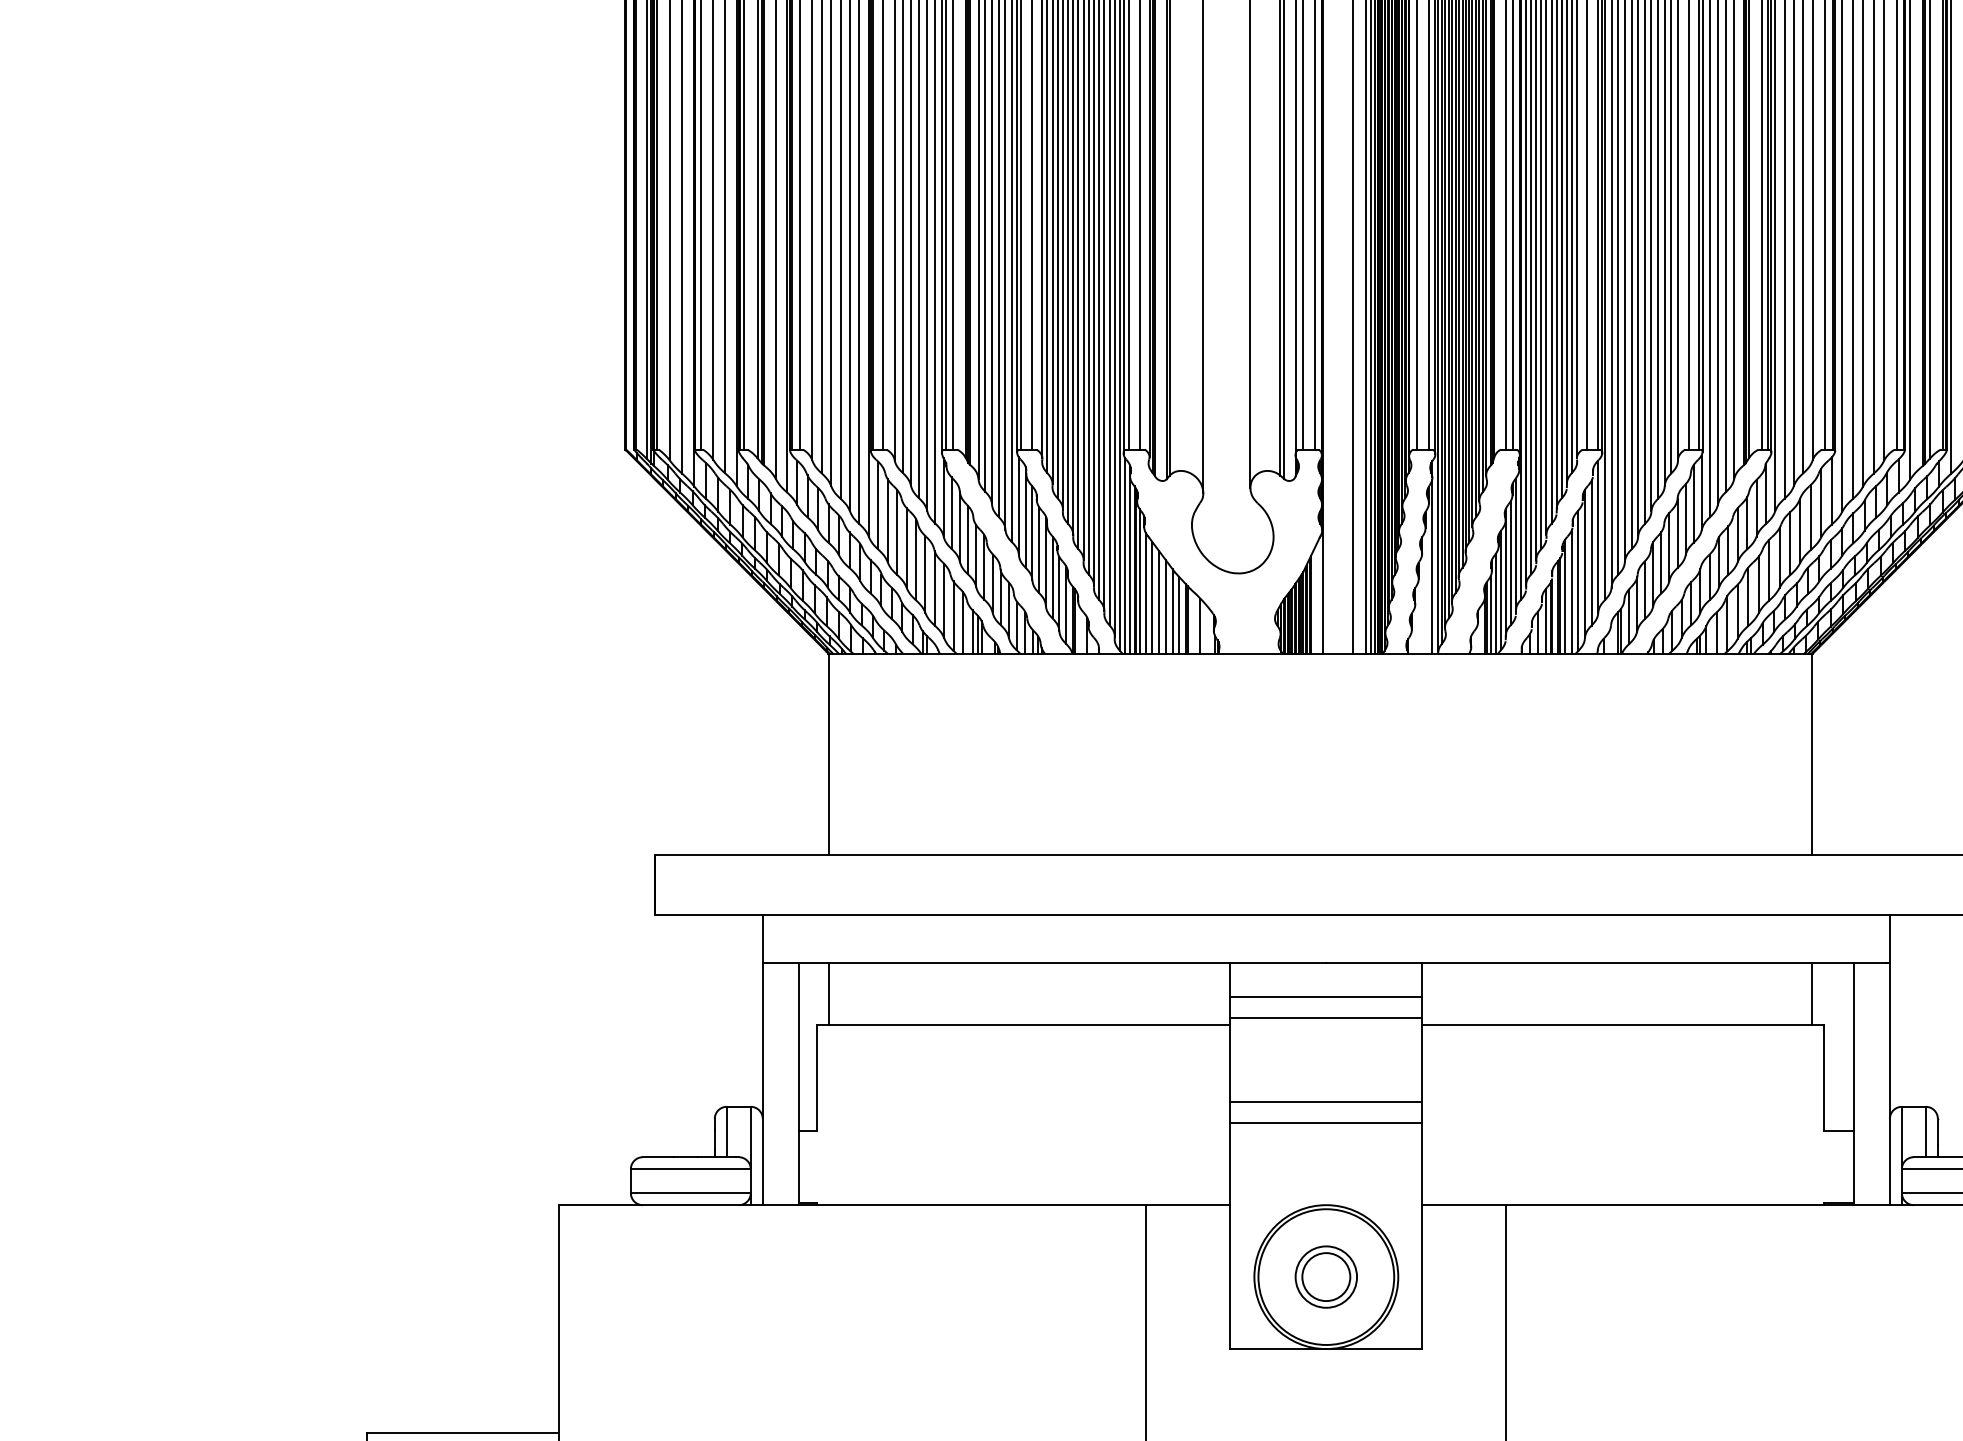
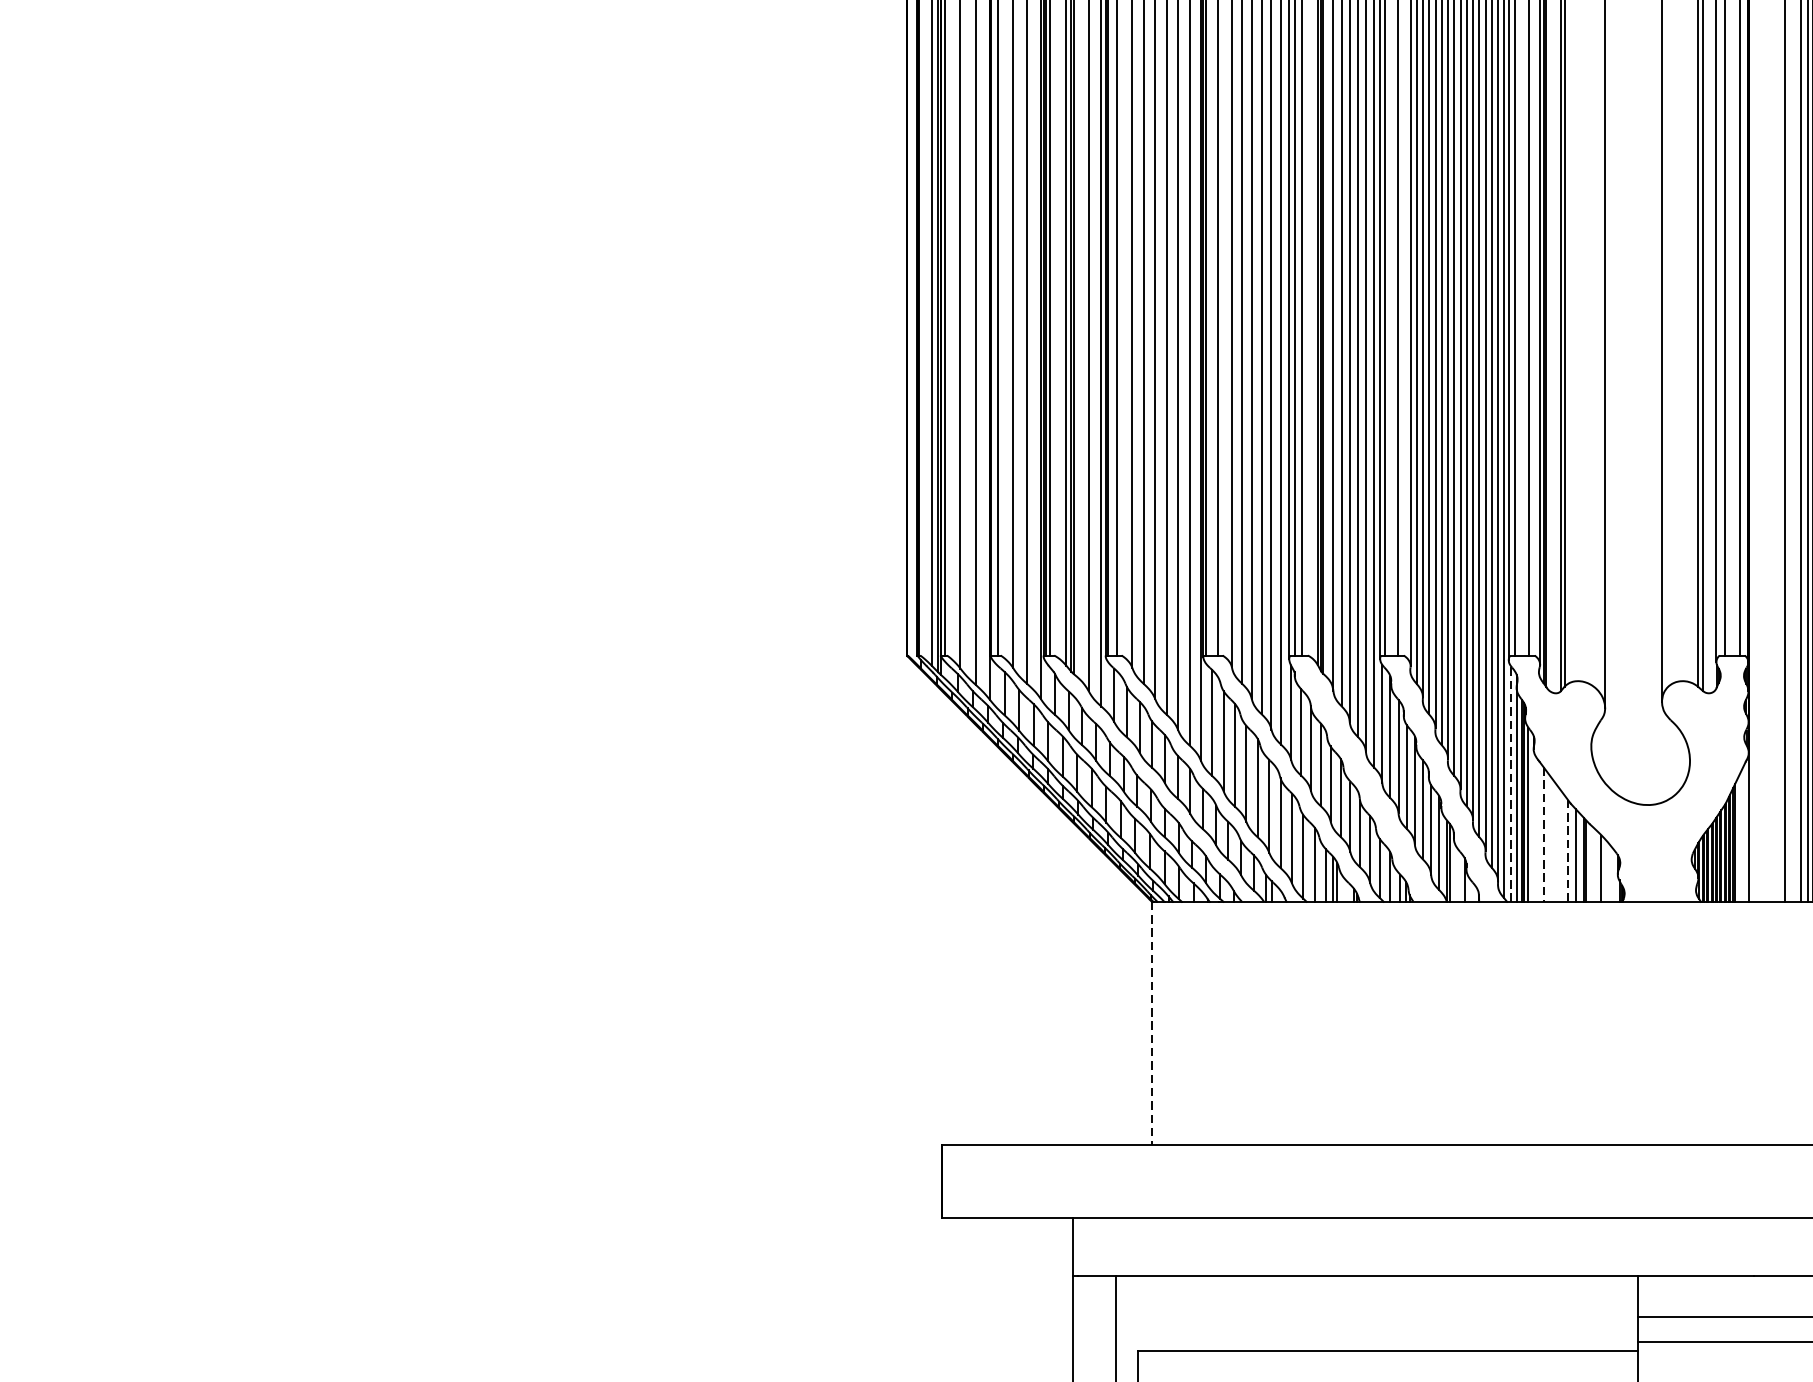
line: (1125, 555) -> (1511, 783), solid -> dashed
line: (1145, 592) -> (1535, 828), removed
line: (1152, 597) -> (1543, 834), solid -> dashed
line: (1159, 602) -> (1552, 840), removed
line: (1165, 606) -> (1559, 844), removed
line: (1172, 611) -> (1567, 851), solid -> dashed
line: (828, 754) -> (1152, 1023), solid -> dashed
line: (828, 993) -> (1152, 1312), removed

